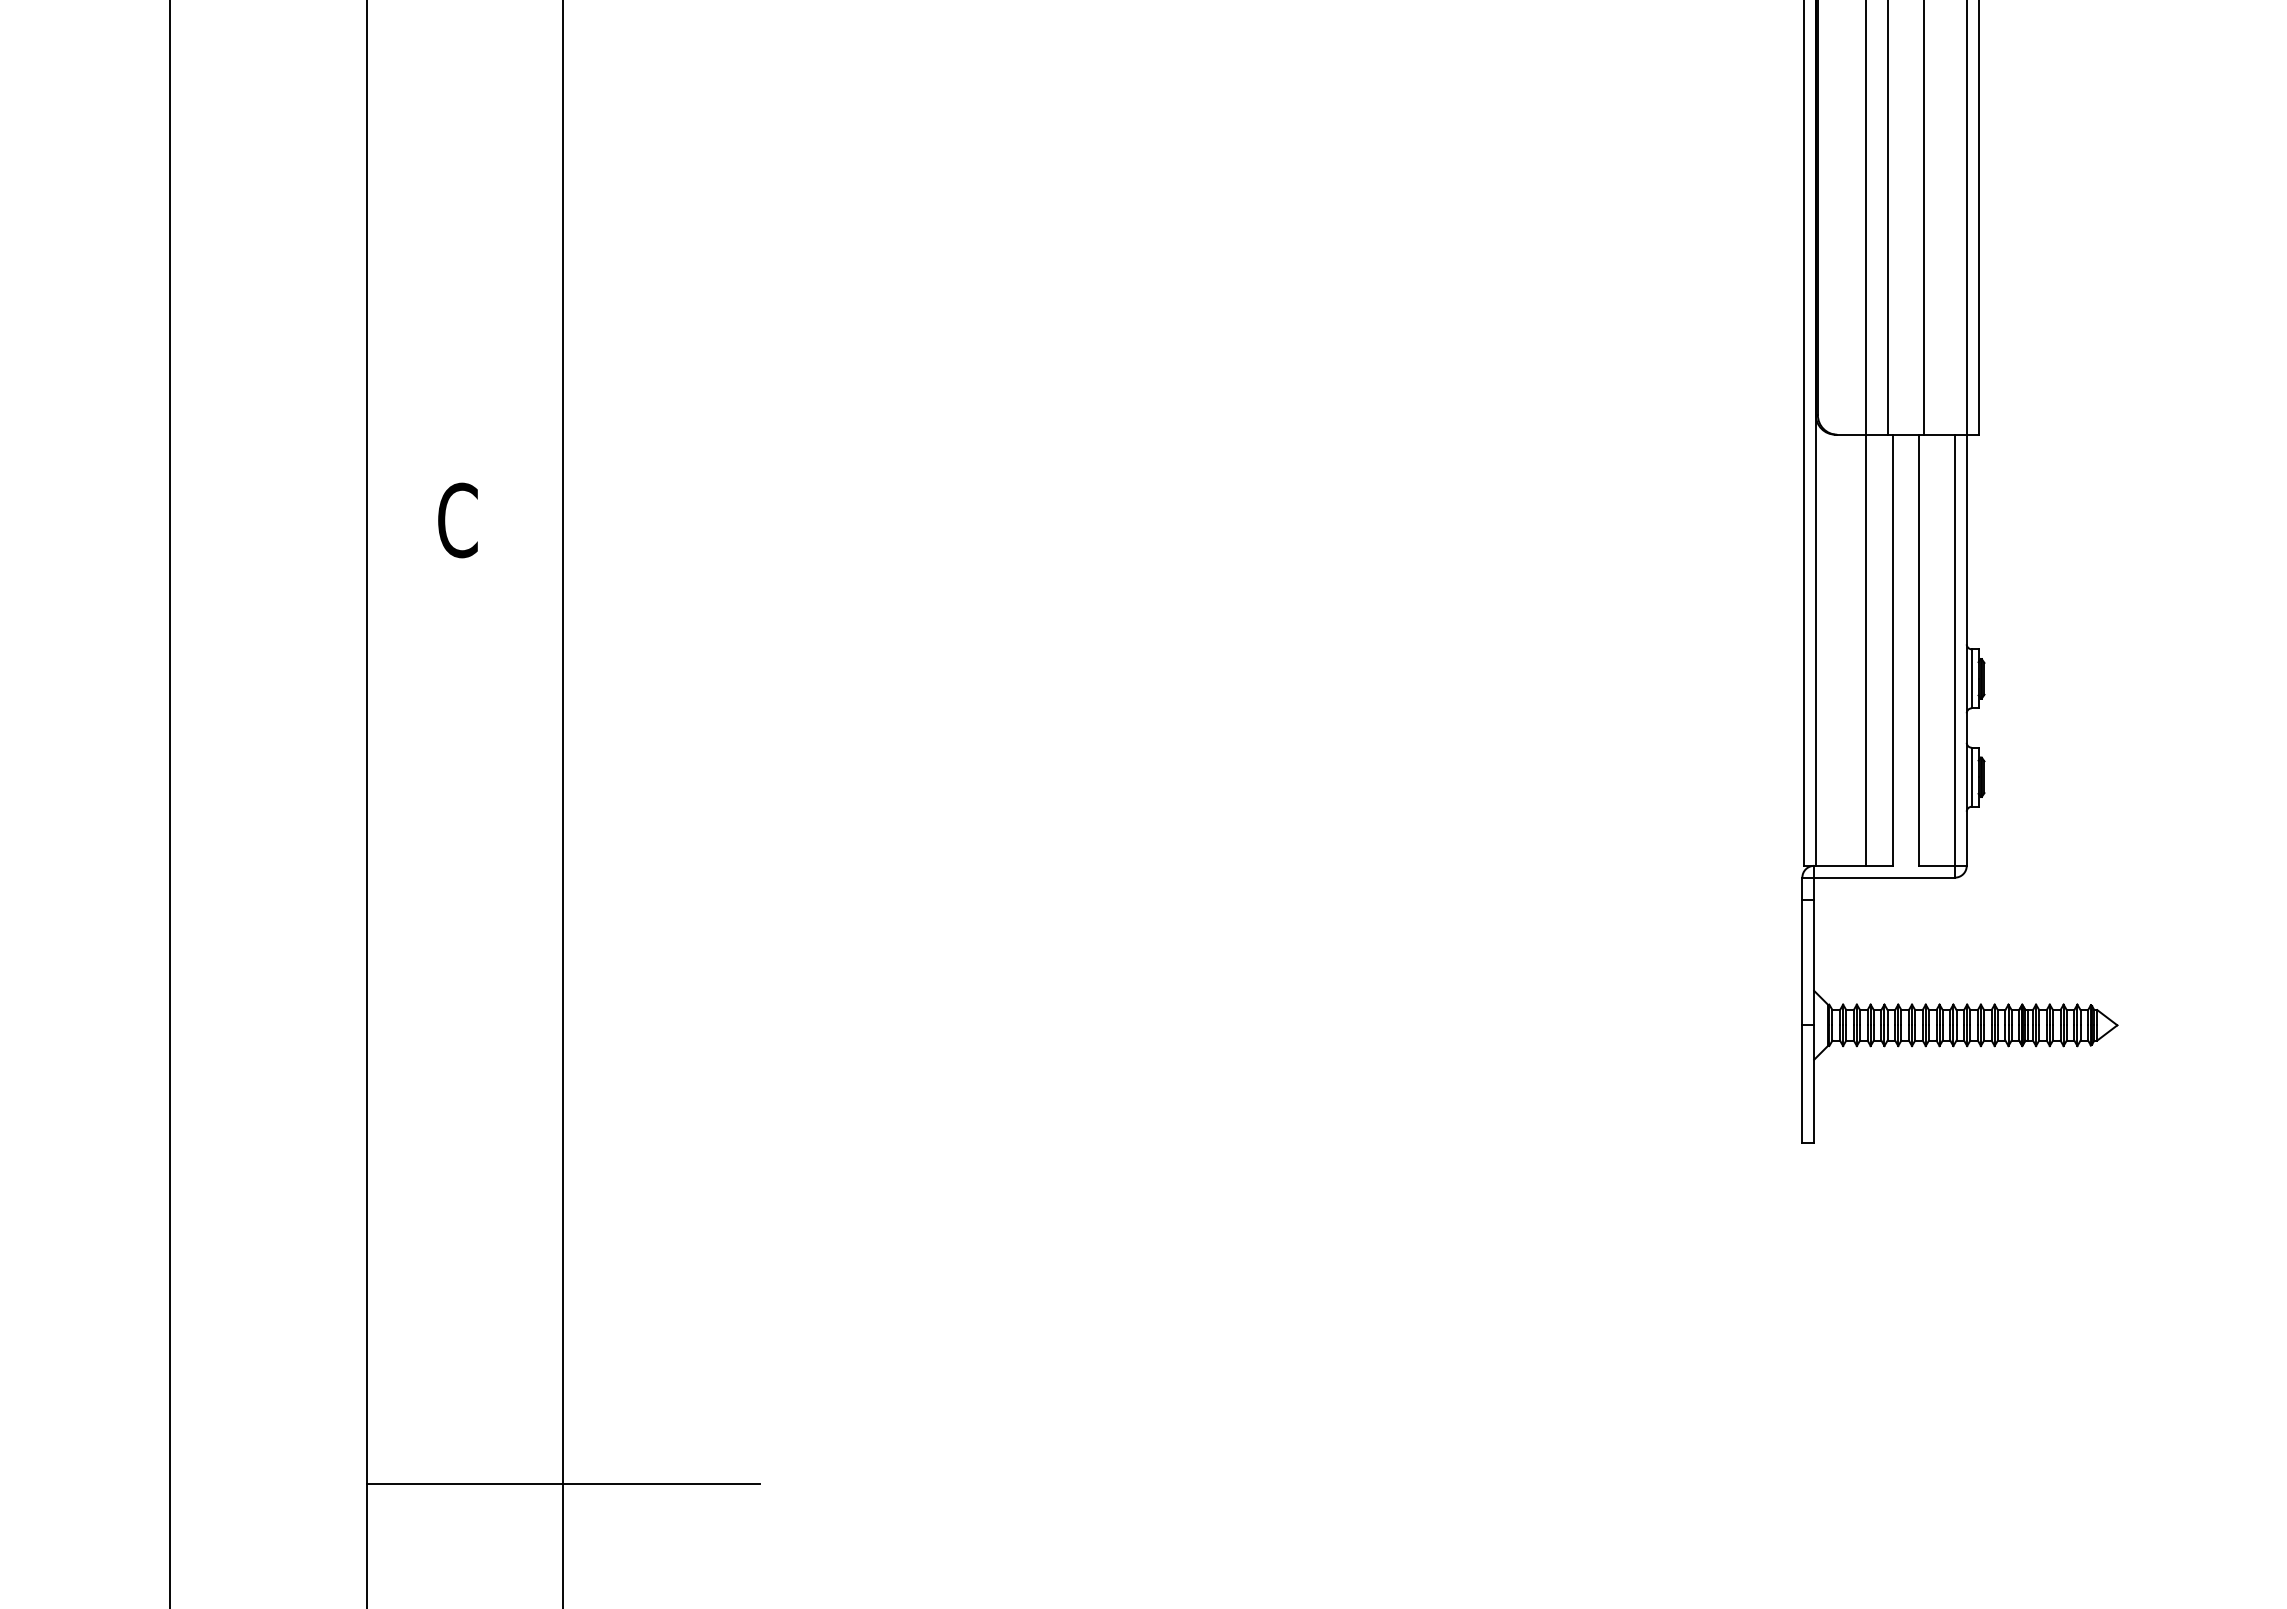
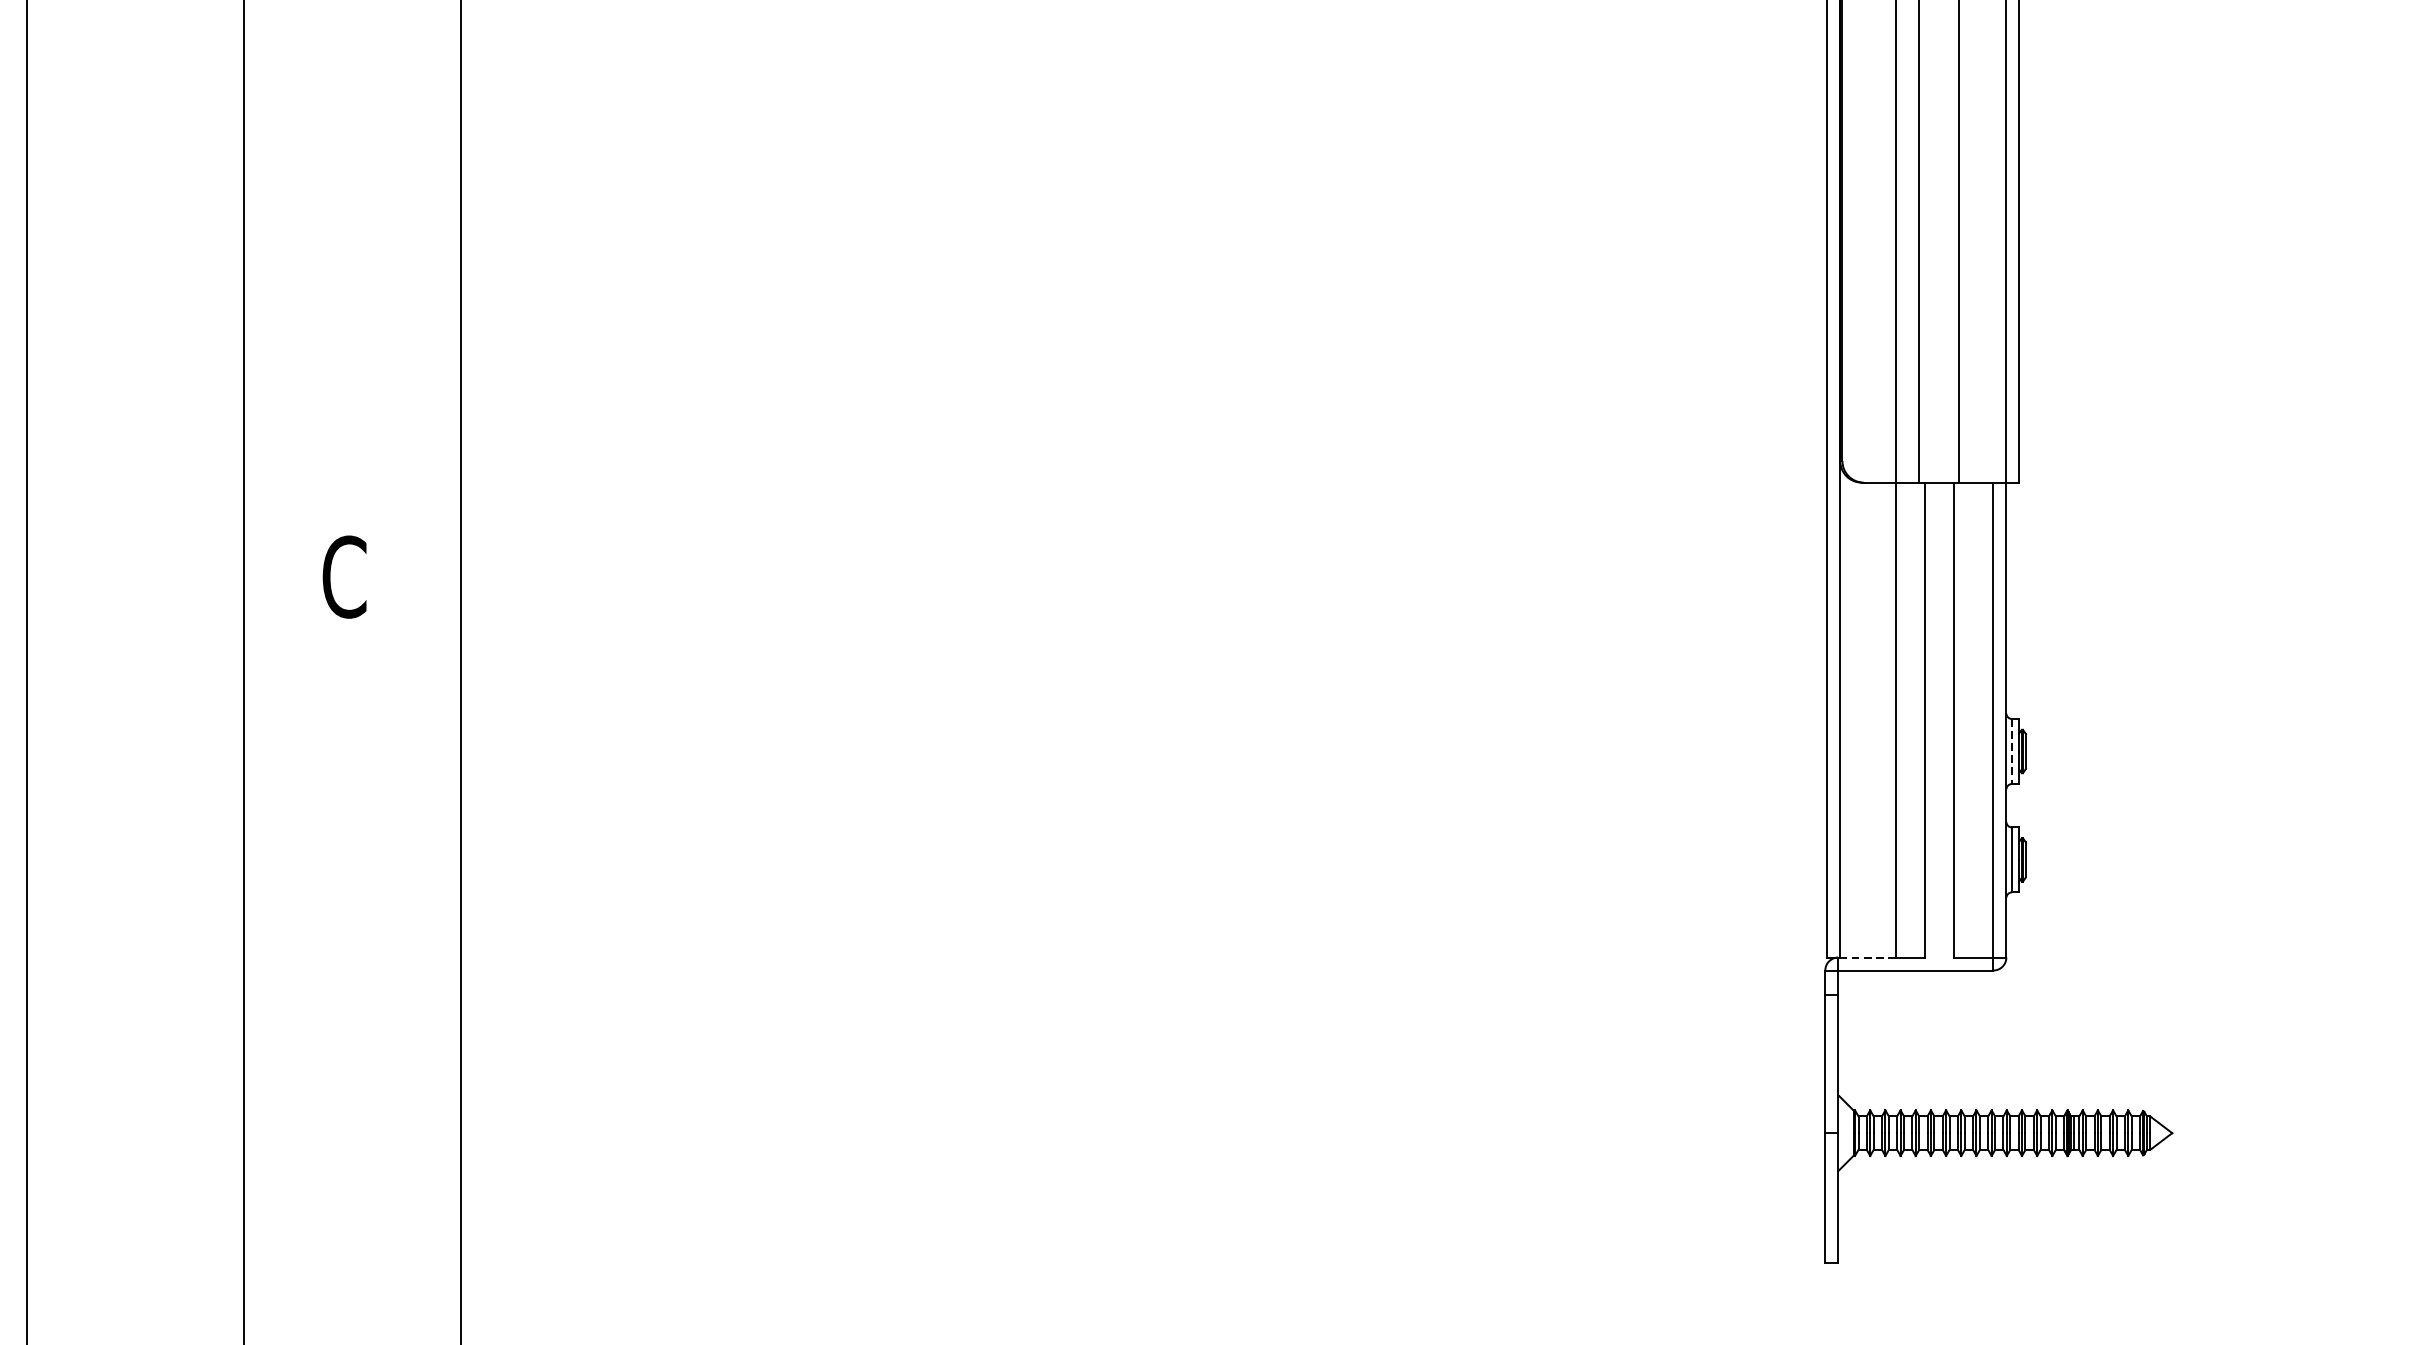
line: (1971, 678) -> (2011, 751), solid -> dashed
line: (1840, 865) -> (1867, 957), solid -> dashed

